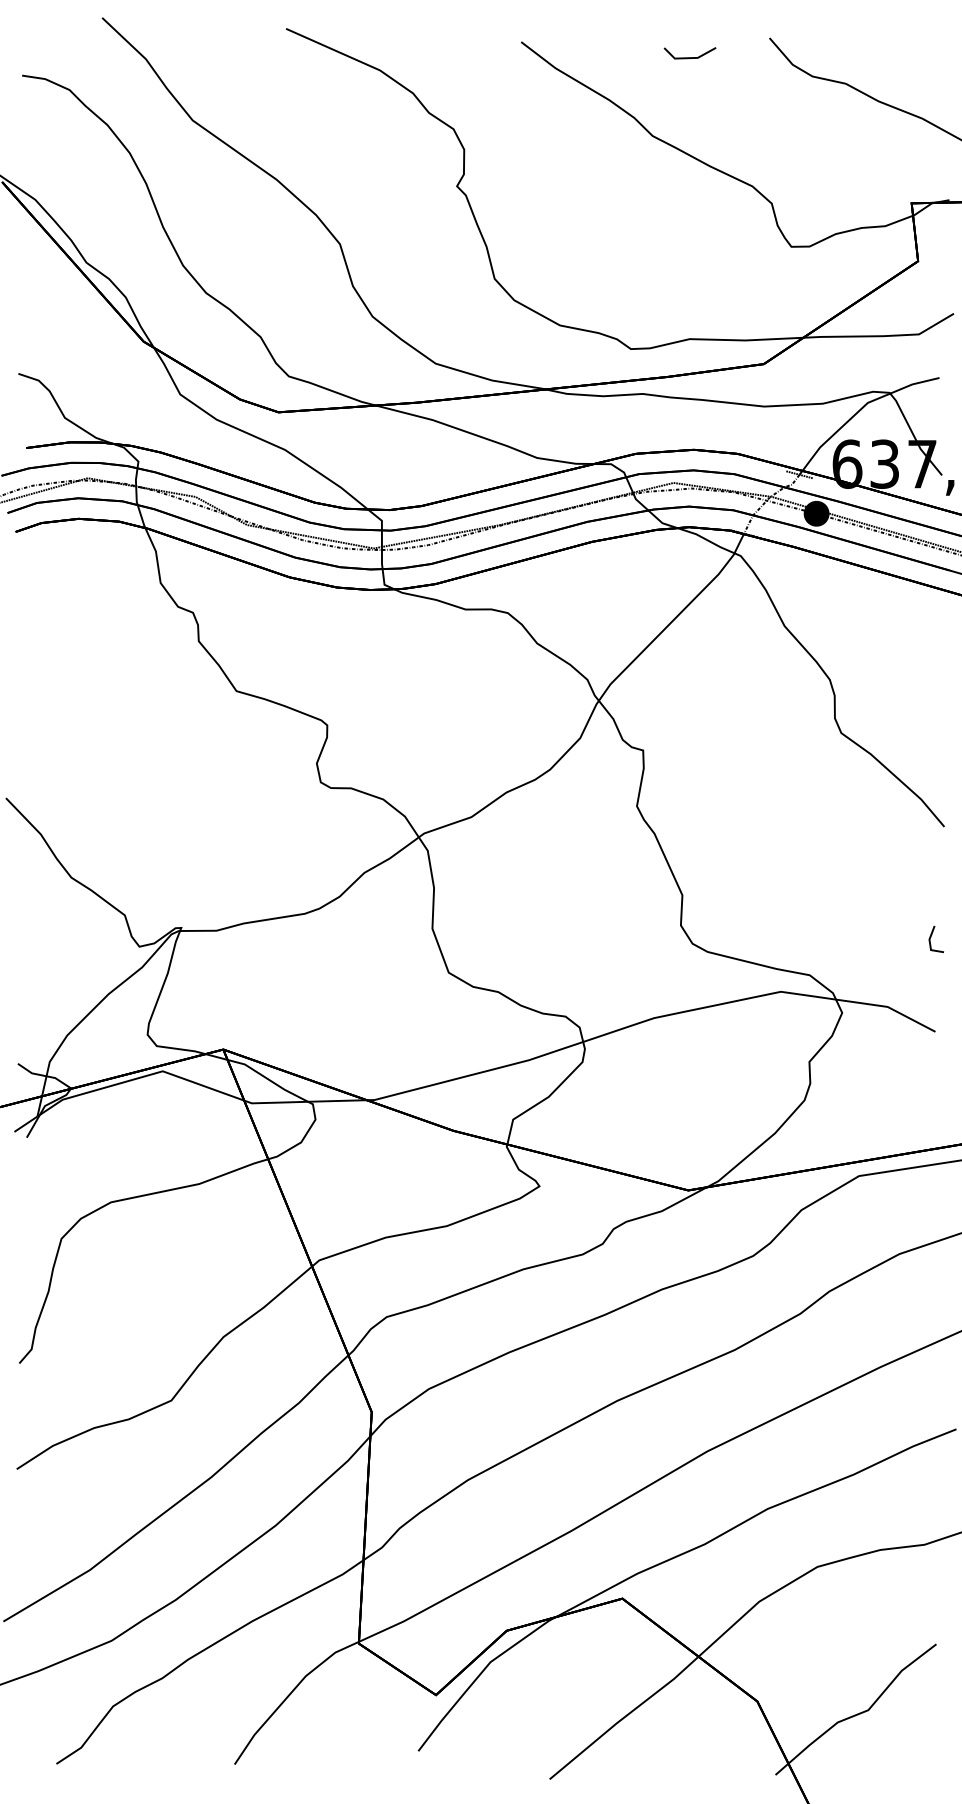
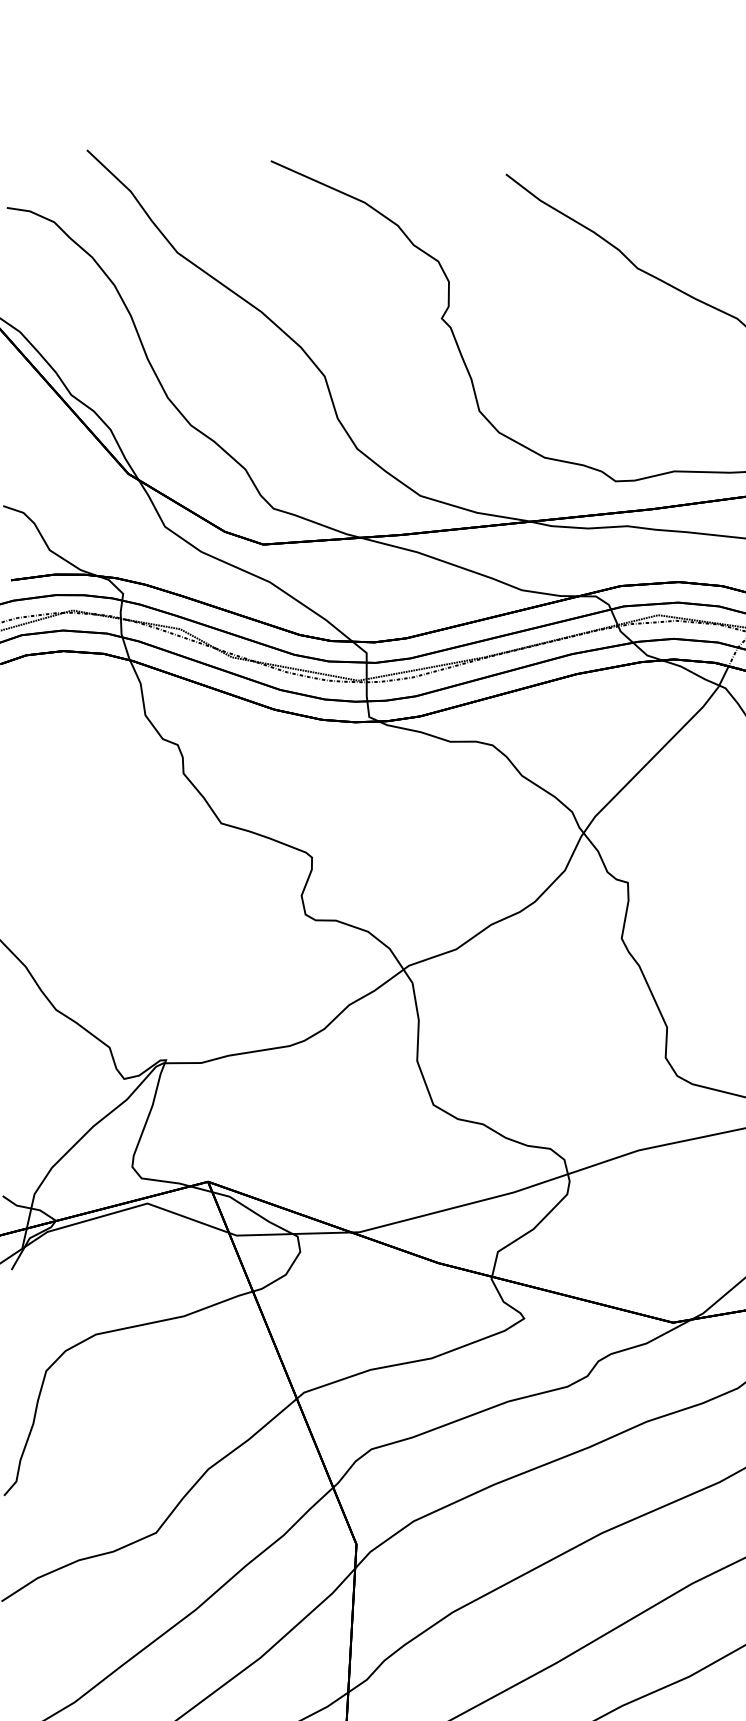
line: (689, 57) -> (674, 189), removed

